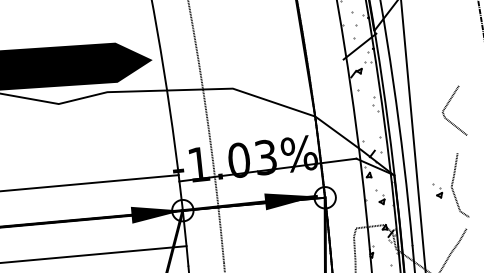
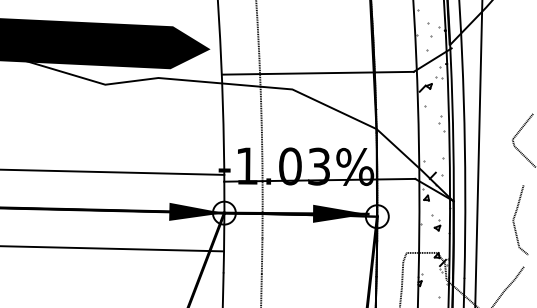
line: (254, 70) -> (317, 72), added
part: (438, 190) -> (498, 222), removed

